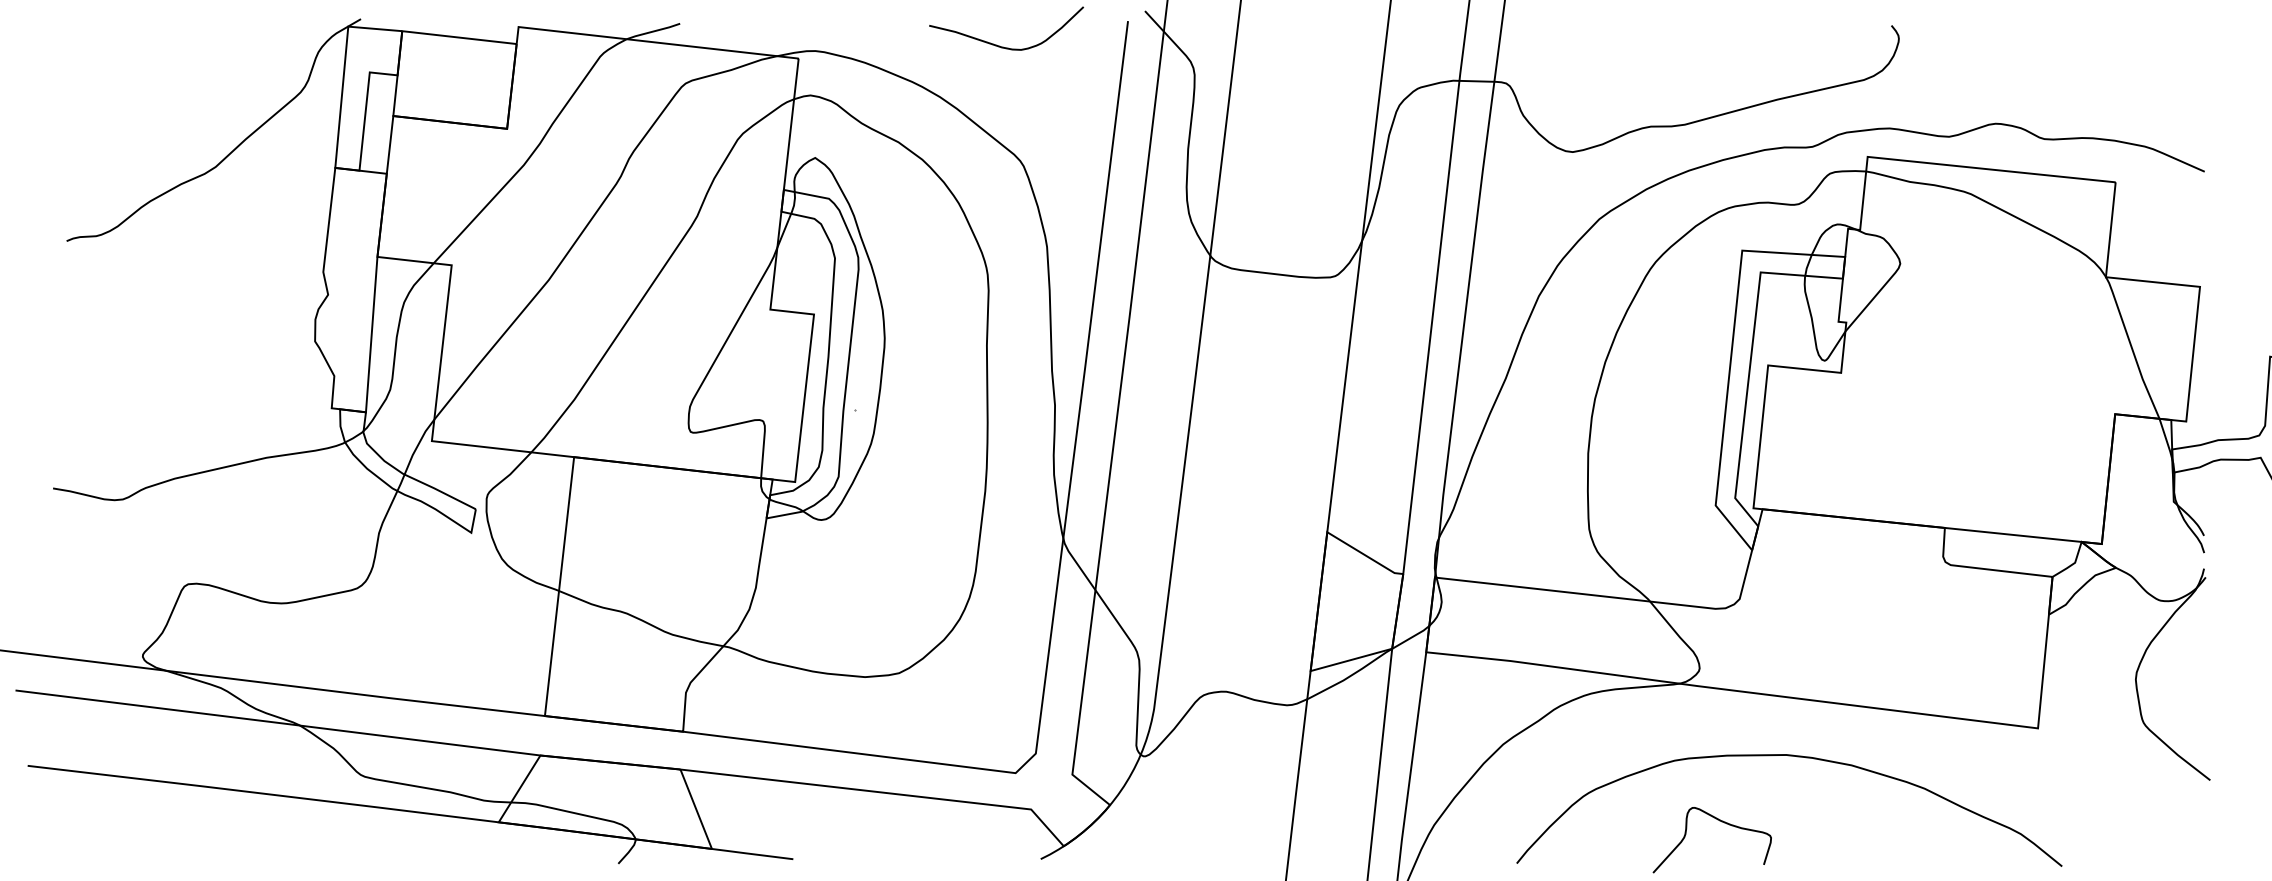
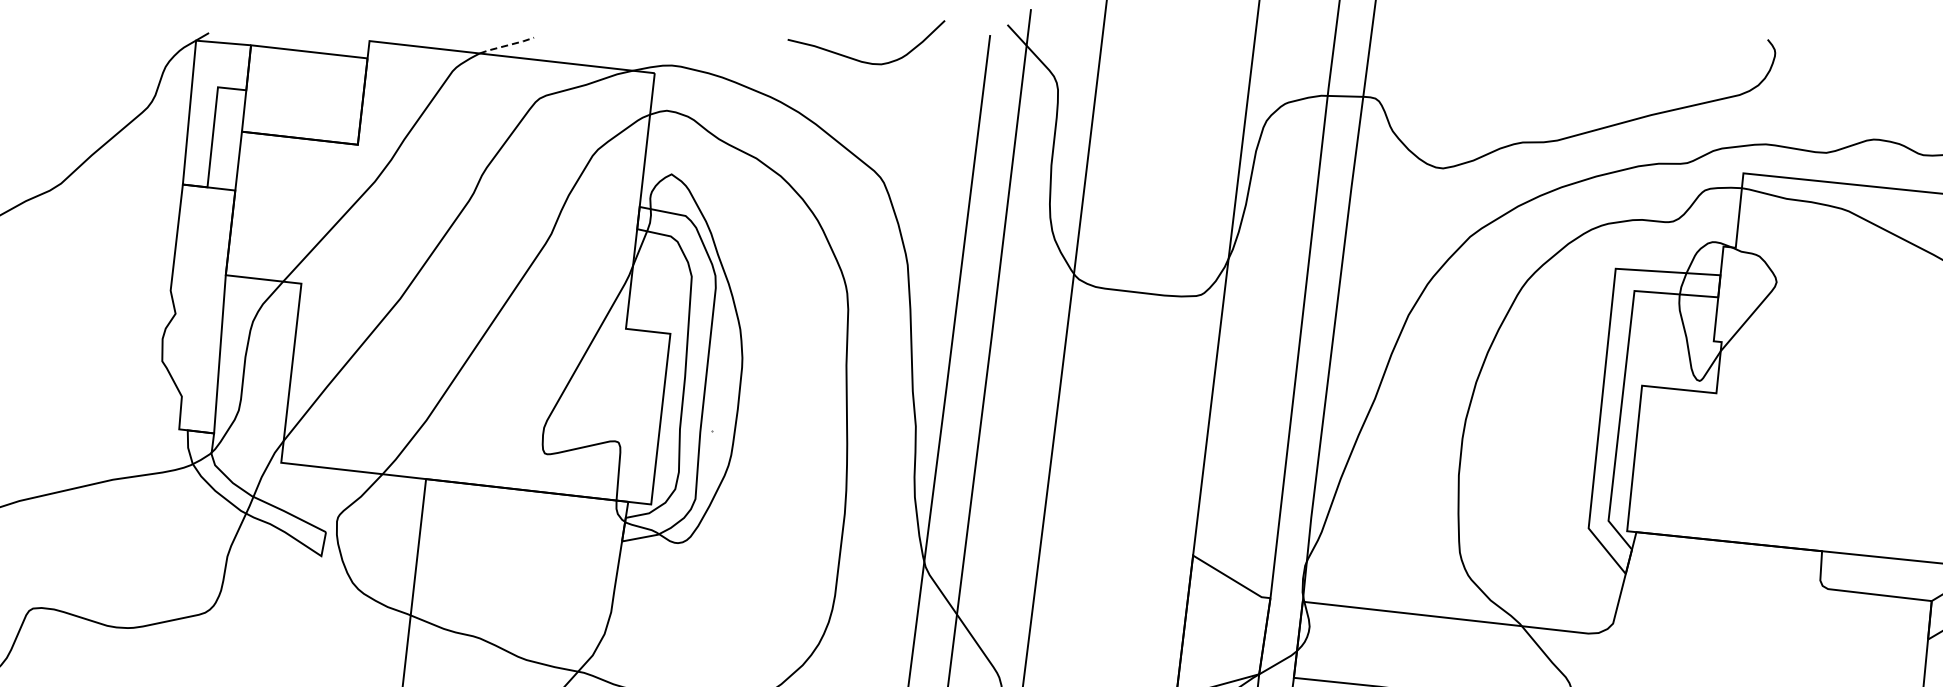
line: (653, 31) -> (506, 45), solid -> dashed

